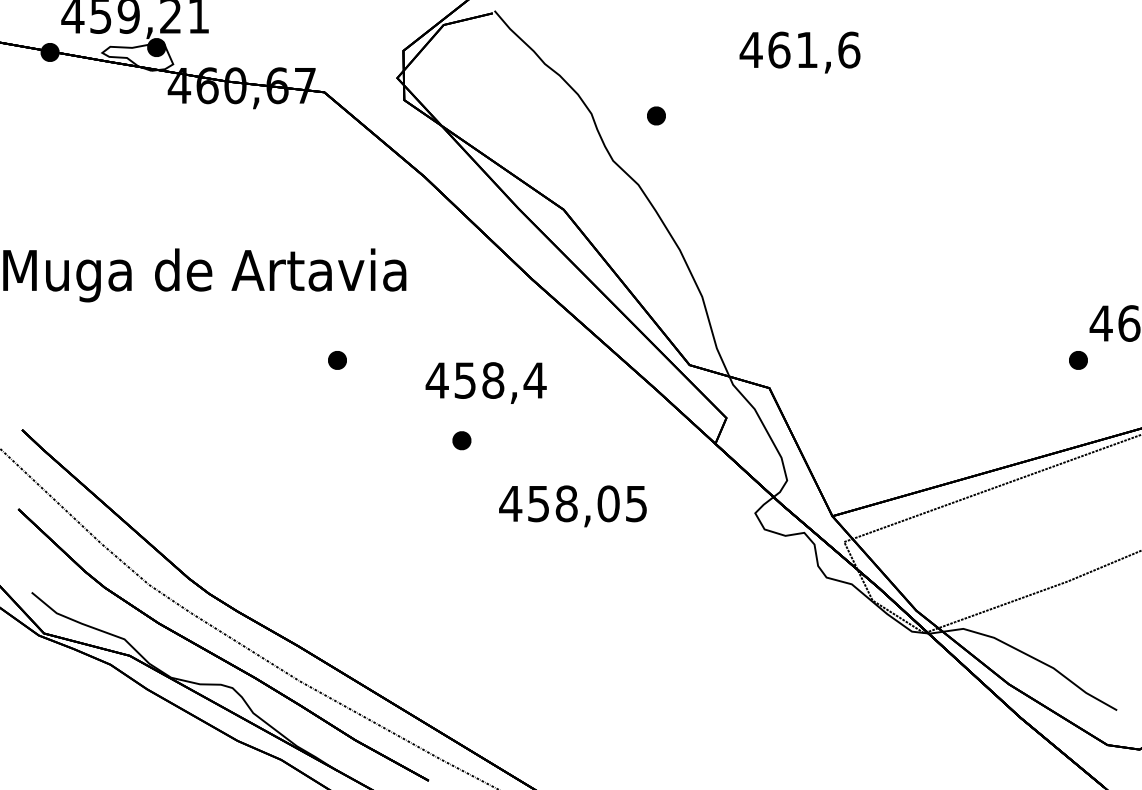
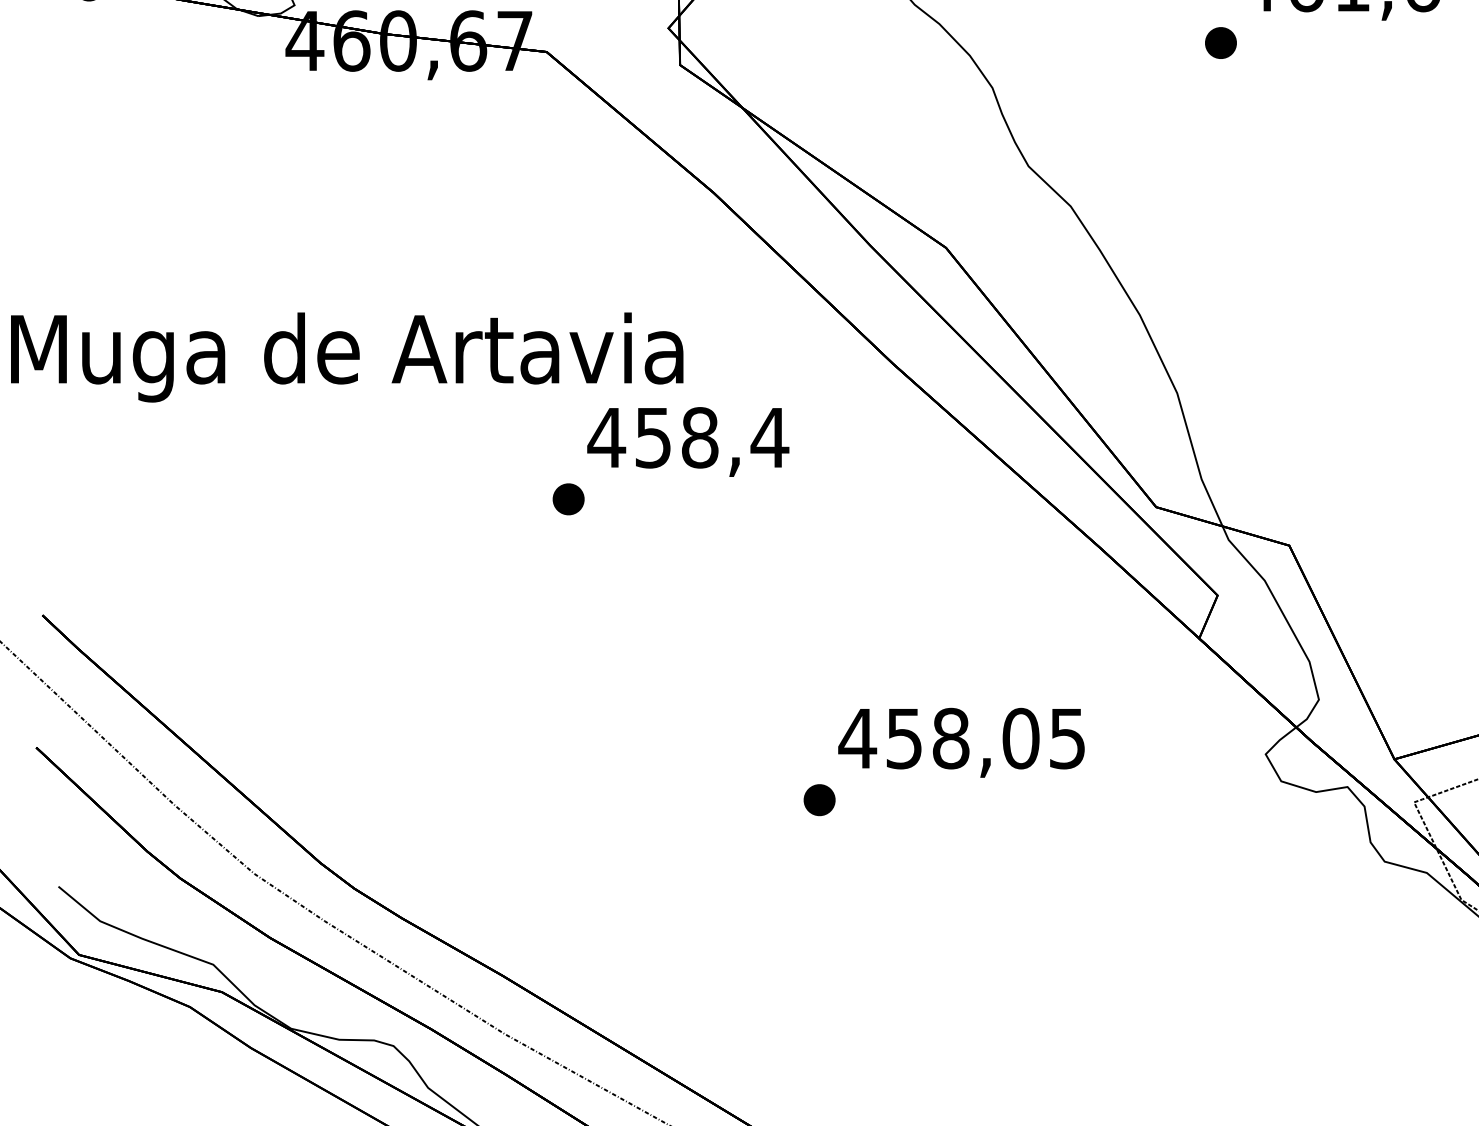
part: (656, 115) -> (1221, 42), moved
text: (485, 382) -> (687, 441), moved
part: (461, 440) -> (818, 799), moved

